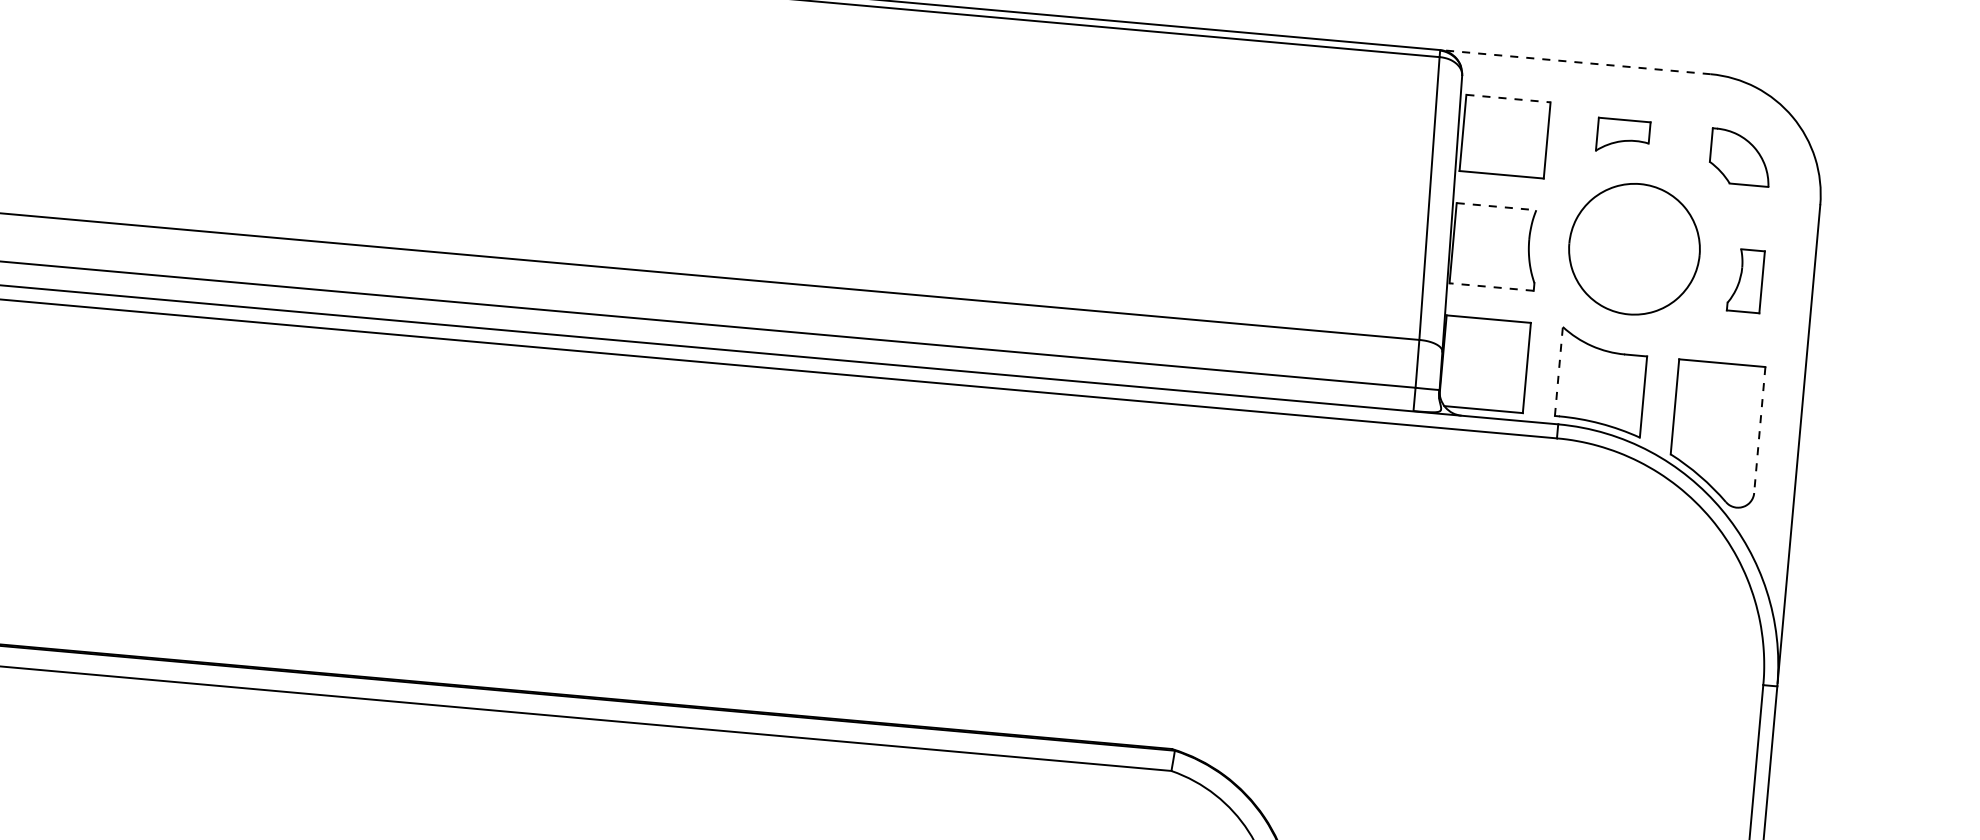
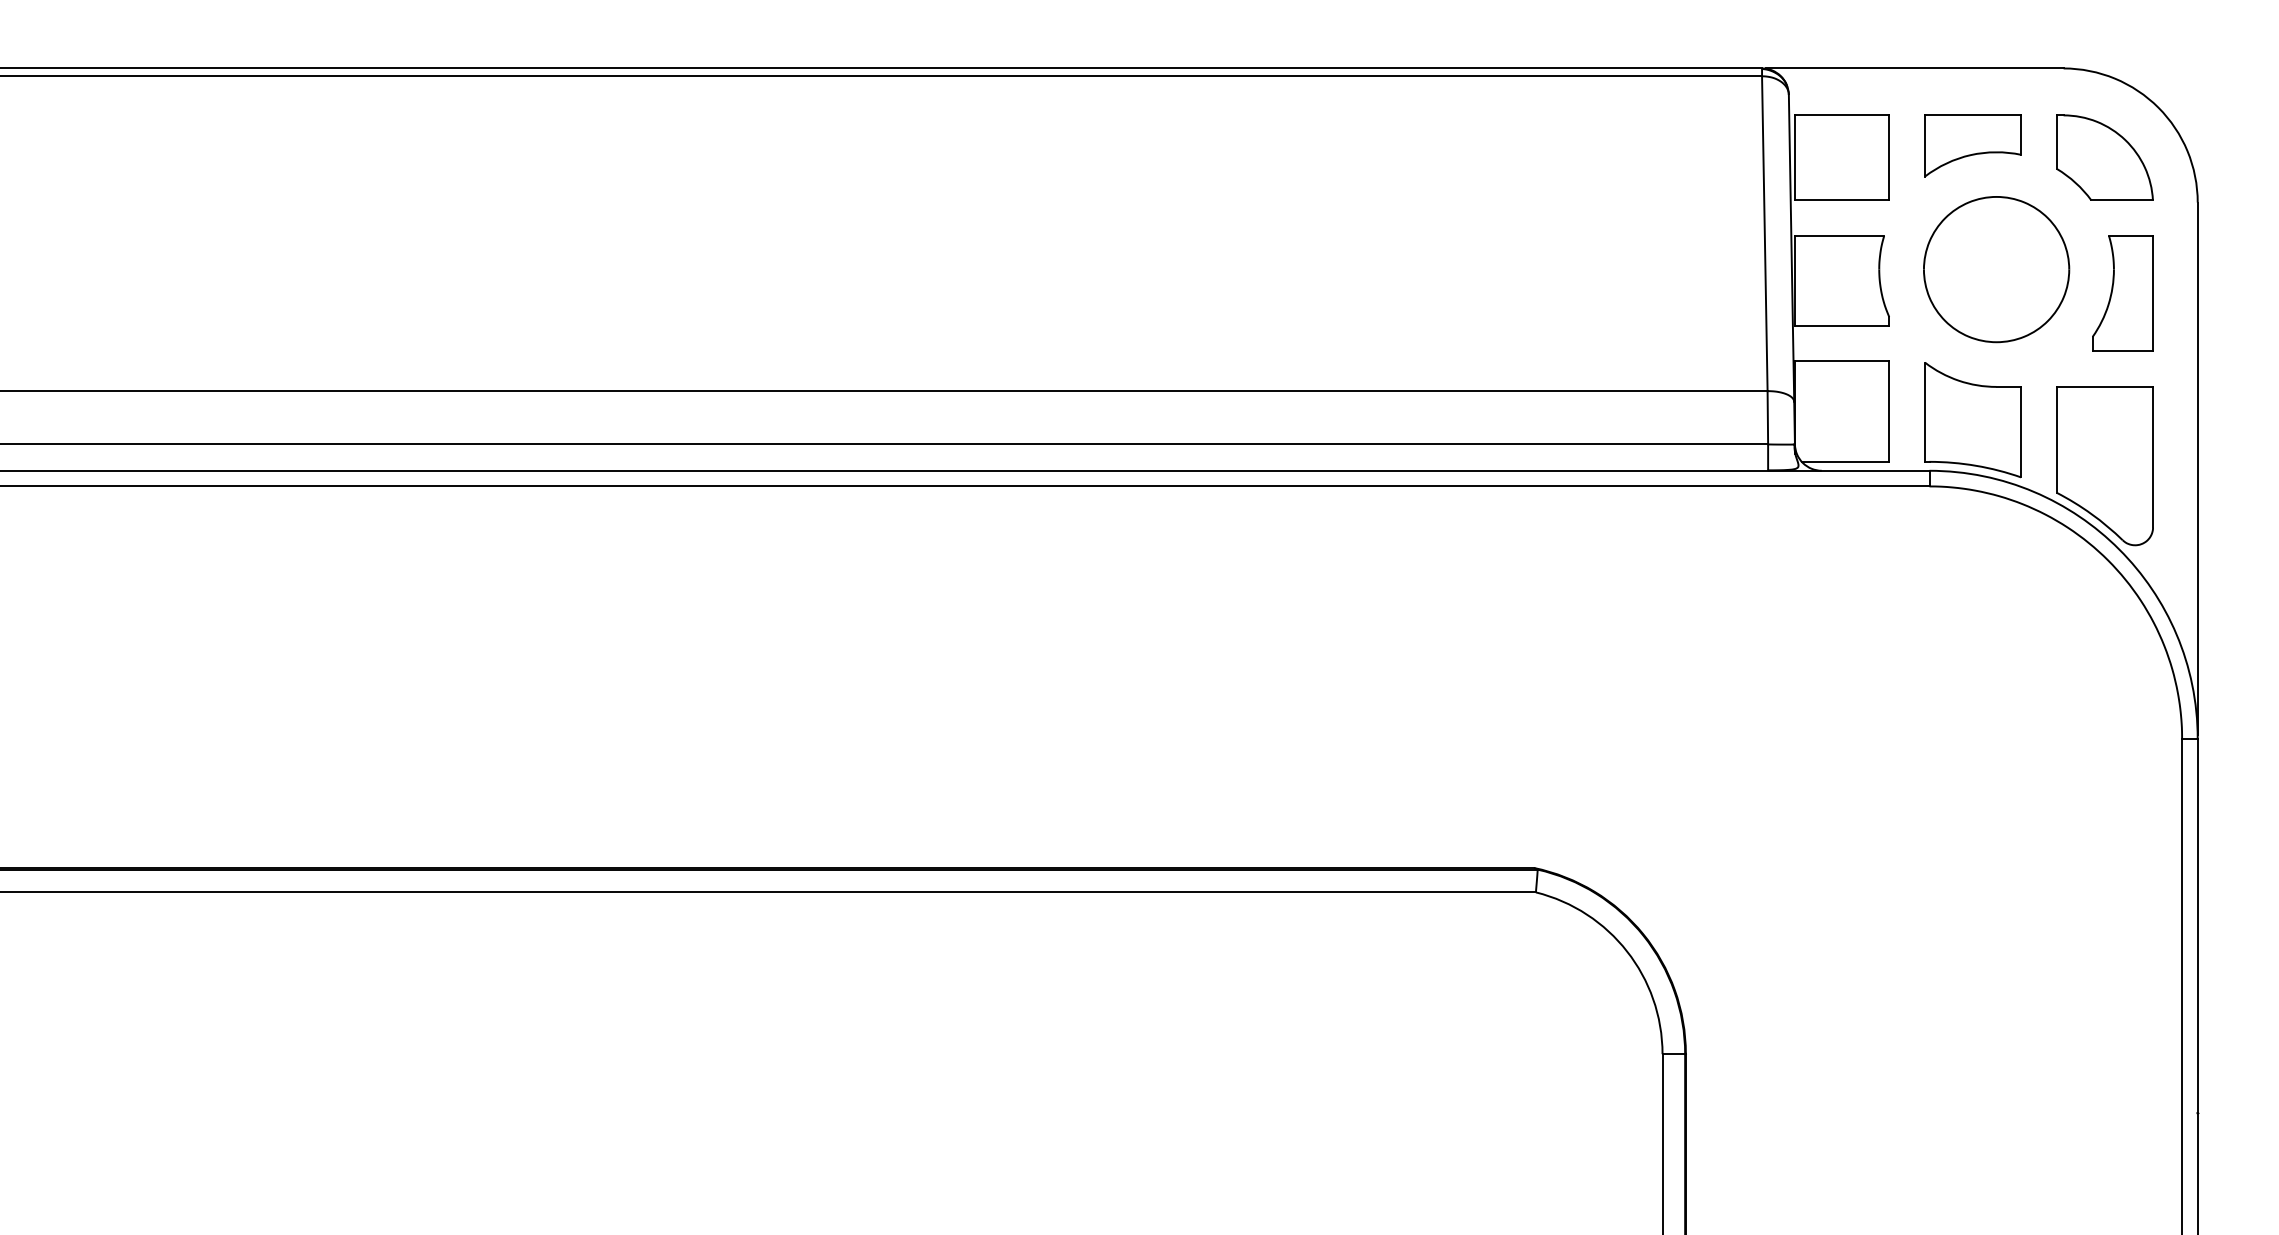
line: (1576, 62) -> (1914, 68), dashed -> solid
line: (1508, 98) -> (1842, 115), dashed -> solid
part: (1622, 136) -> (1972, 145), size x1.67
part: (1740, 157) -> (2104, 157), size x1.43
line: (1497, 207) -> (1840, 236), dashed -> solid
part: (1745, 280) -> (2122, 293), size x1.67
line: (1491, 287) -> (1842, 325), dashed -> solid
line: (1559, 371) -> (1925, 412), dashed -> solid
line: (1760, 430) -> (2153, 457), dashed -> solid

